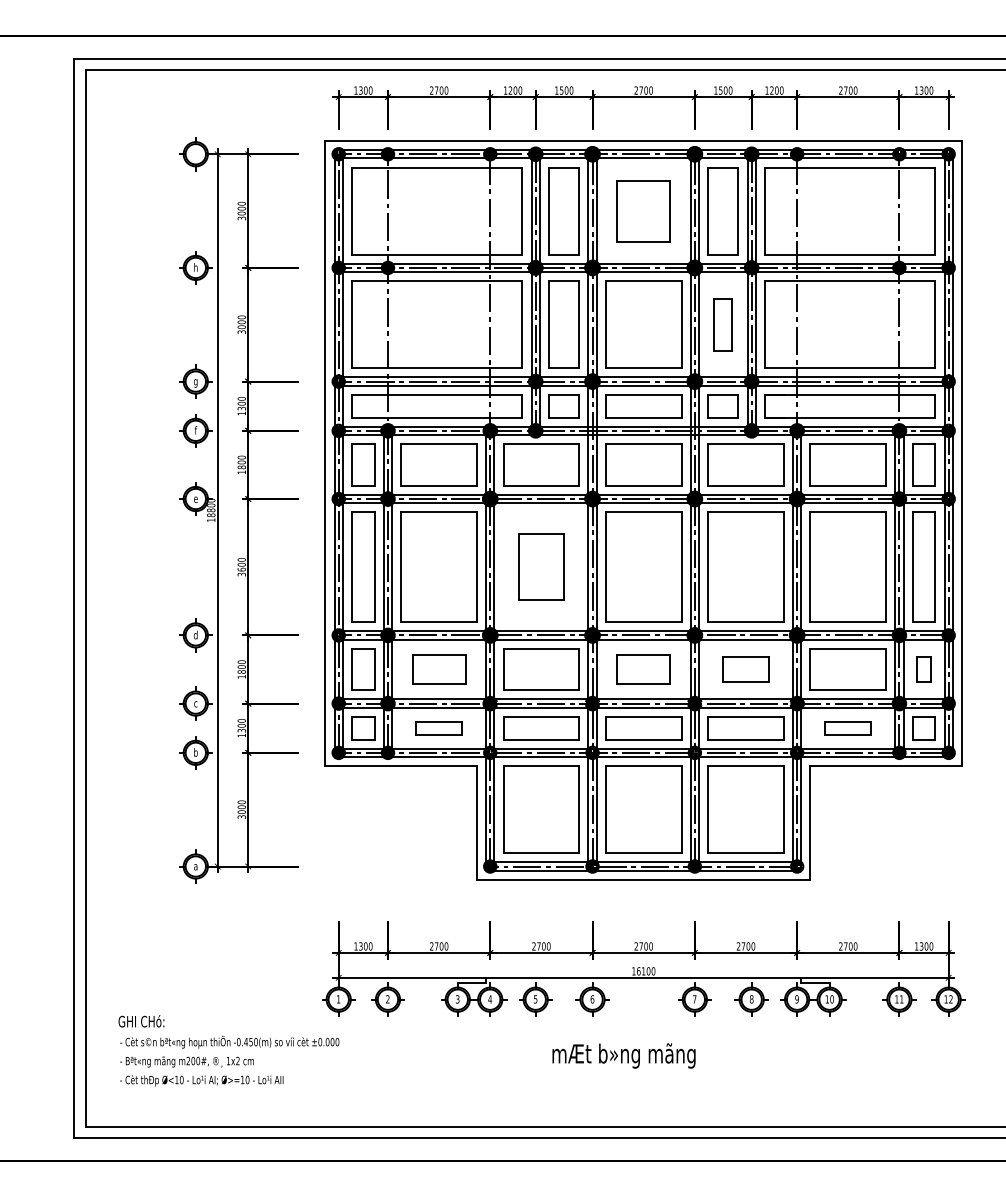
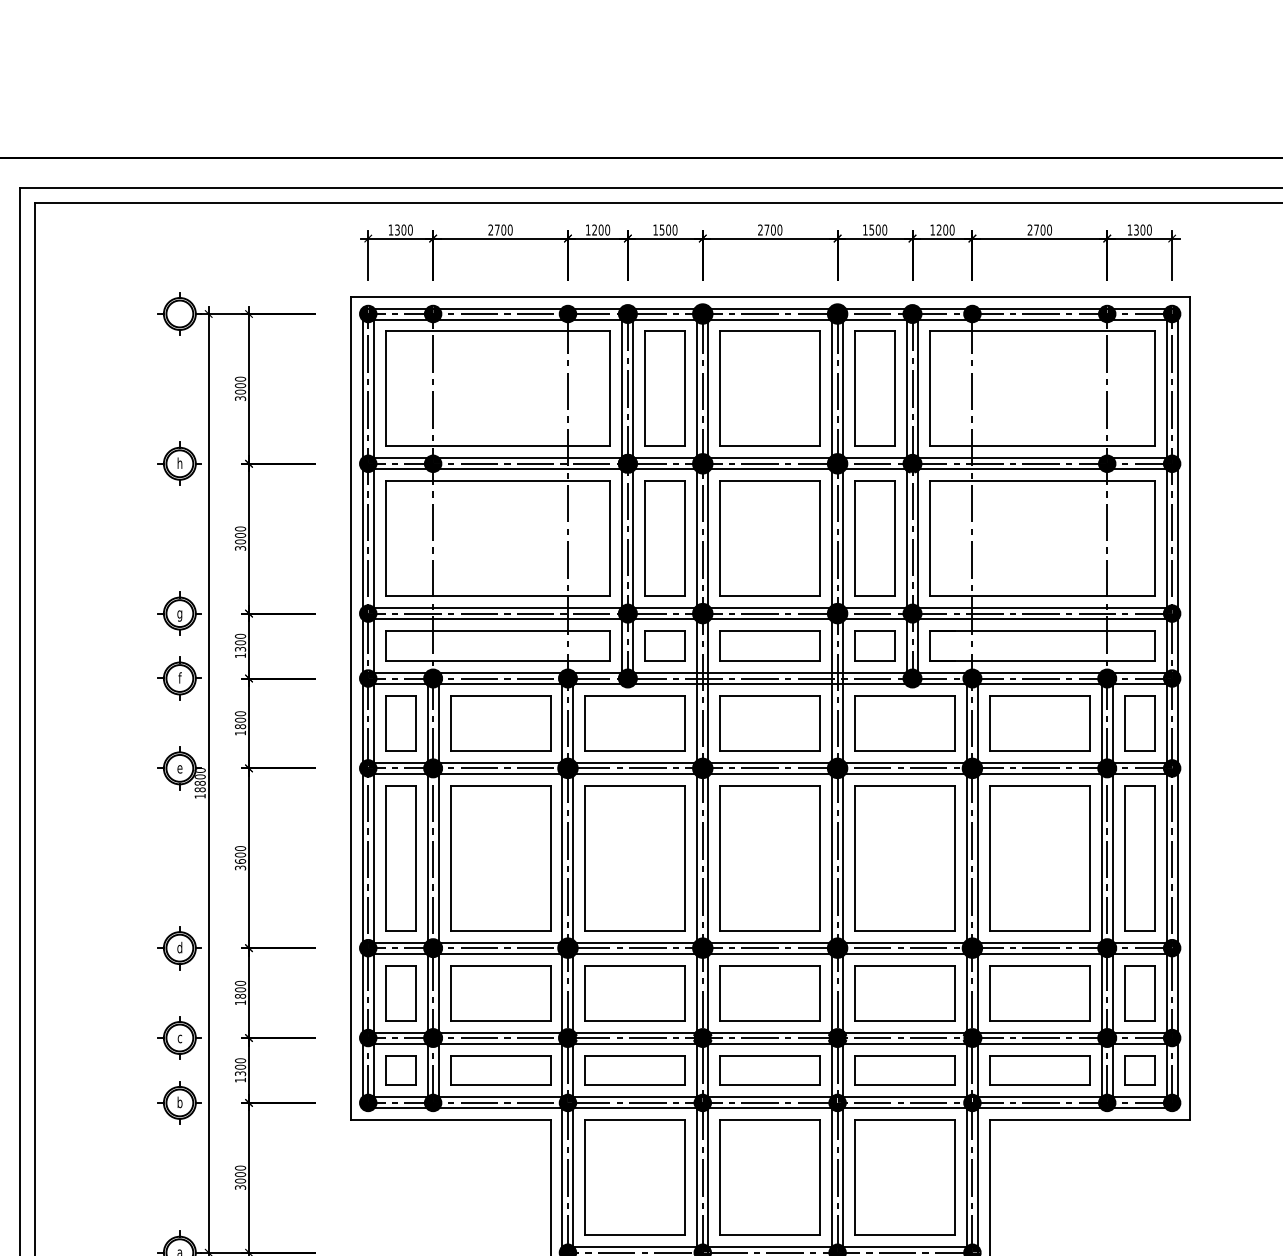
part: (643, 211) -> (769, 389), size x1.43
part: (722, 324) -> (874, 538), size x1.67
part: (541, 566) -> (635, 857), size x1.67
part: (438, 669) -> (499, 993), size x1.43
part: (643, 669) -> (769, 993), size x1.43
part: (745, 669) -> (904, 993), size x1.67
part: (923, 669) -> (1138, 993), size x1.67
part: (438, 728) -> (499, 1070), size x1.67
part: (847, 728) -> (1038, 1070), size x1.67

